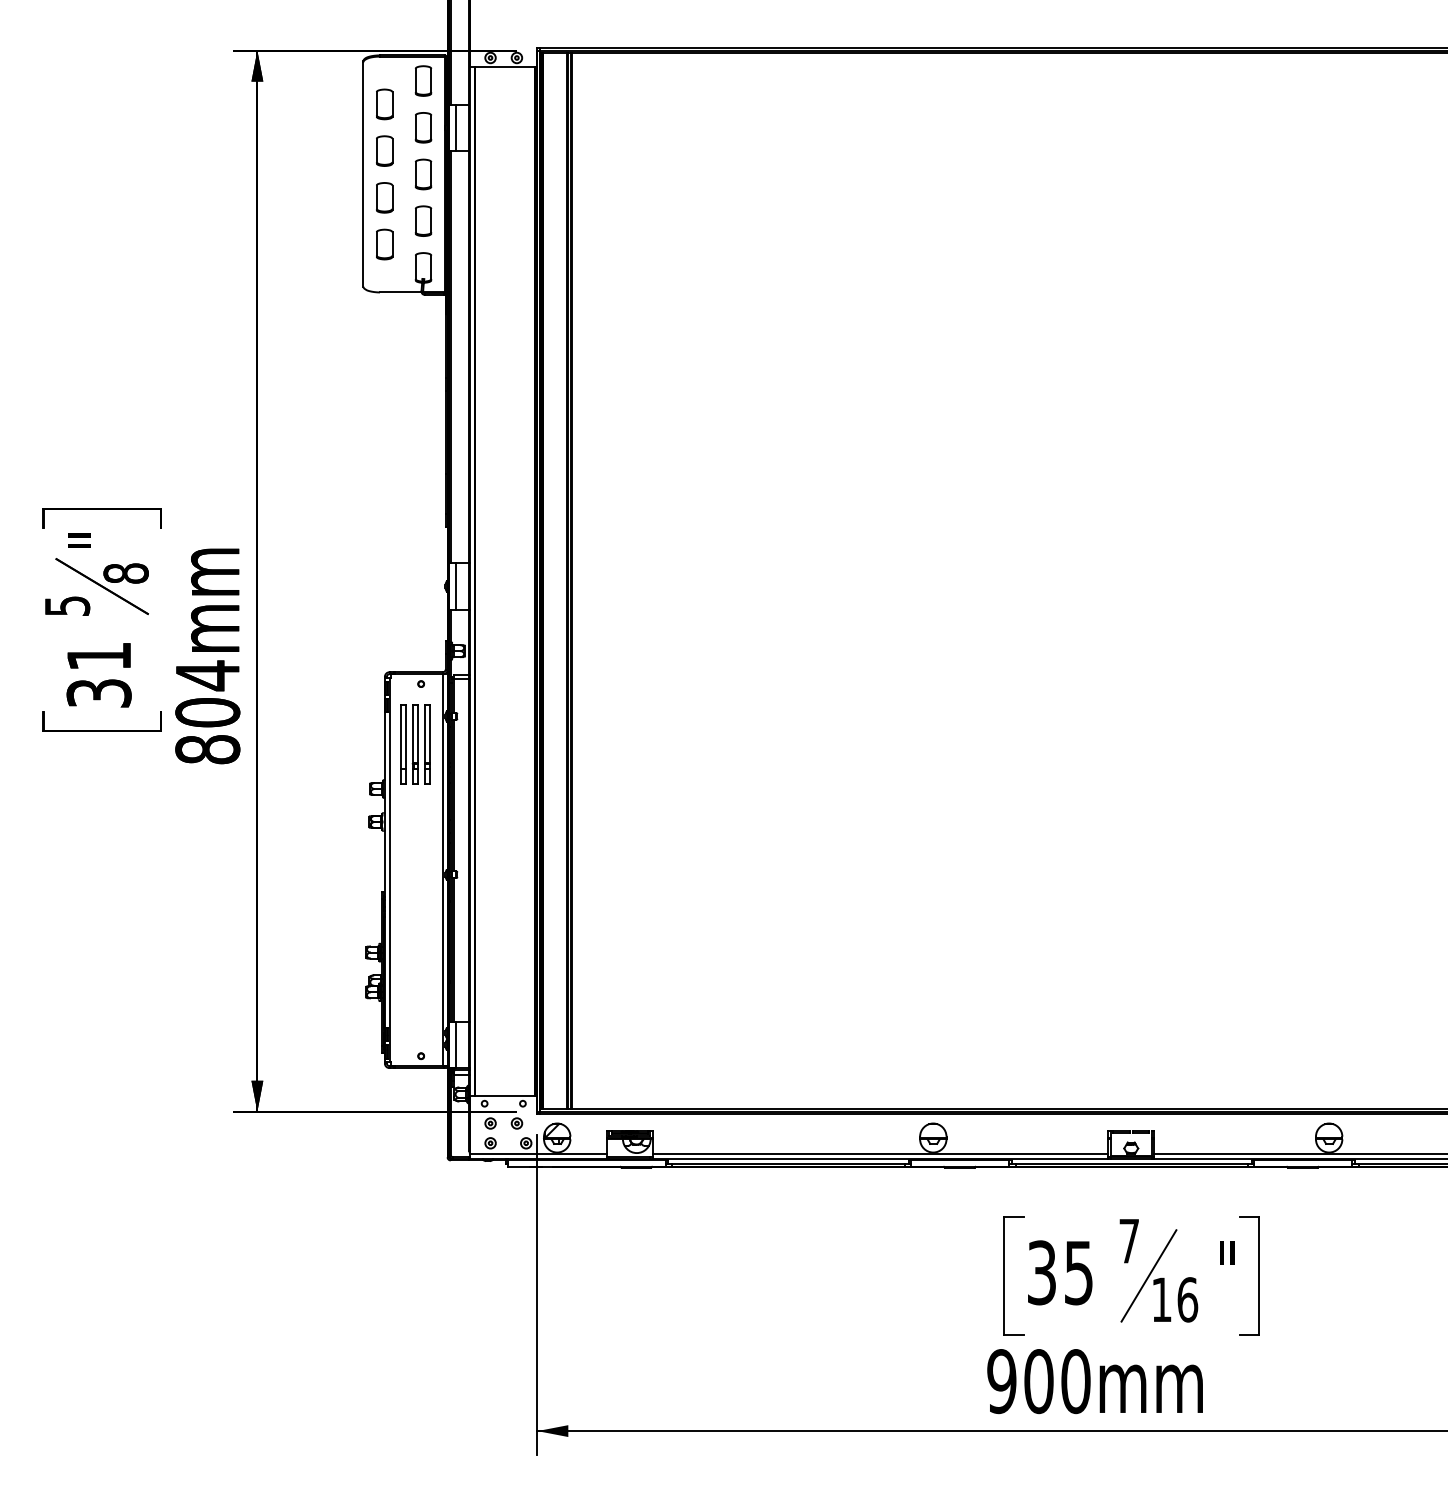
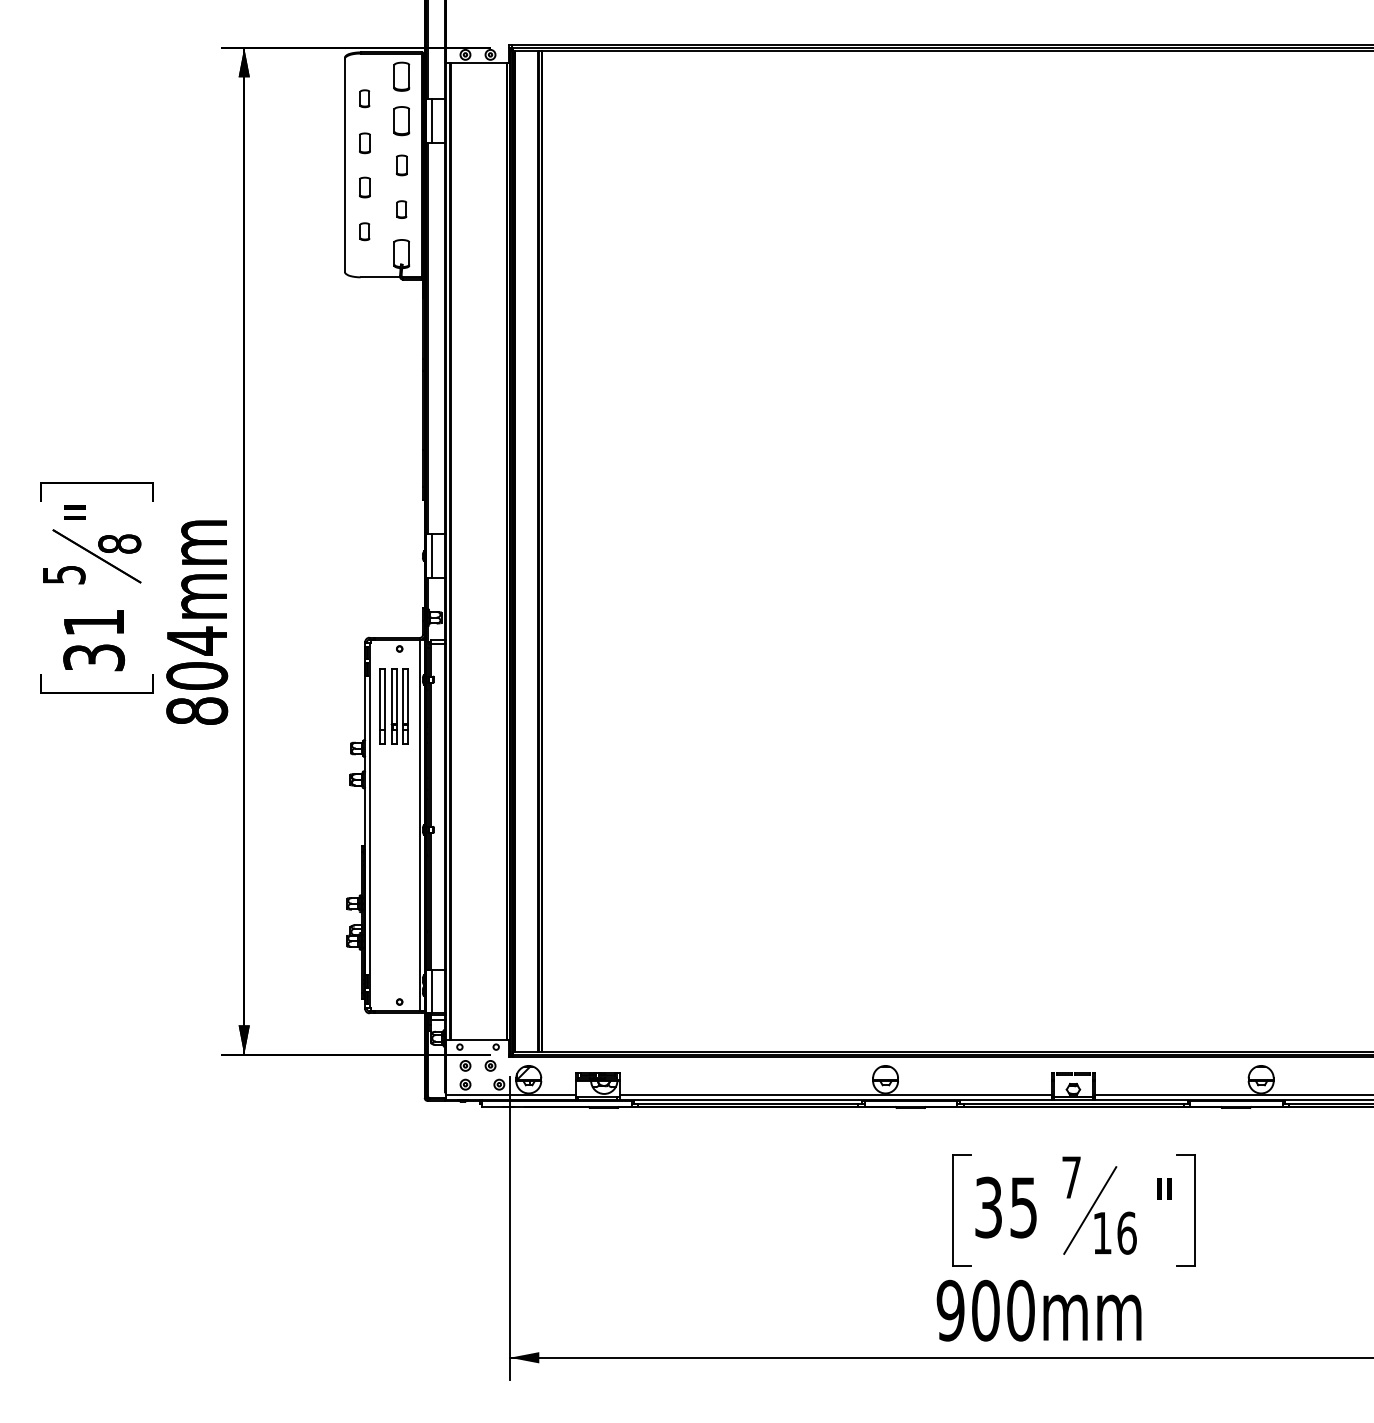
part: (384, 103) -> (364, 98), size x0.6
part: (384, 151) -> (364, 143), size x0.7
part: (423, 174) -> (401, 165), size x0.7
part: (384, 197) -> (364, 187), size x0.7
part: (423, 220) -> (401, 209), size x0.6
part: (384, 244) -> (364, 231), size x0.6

